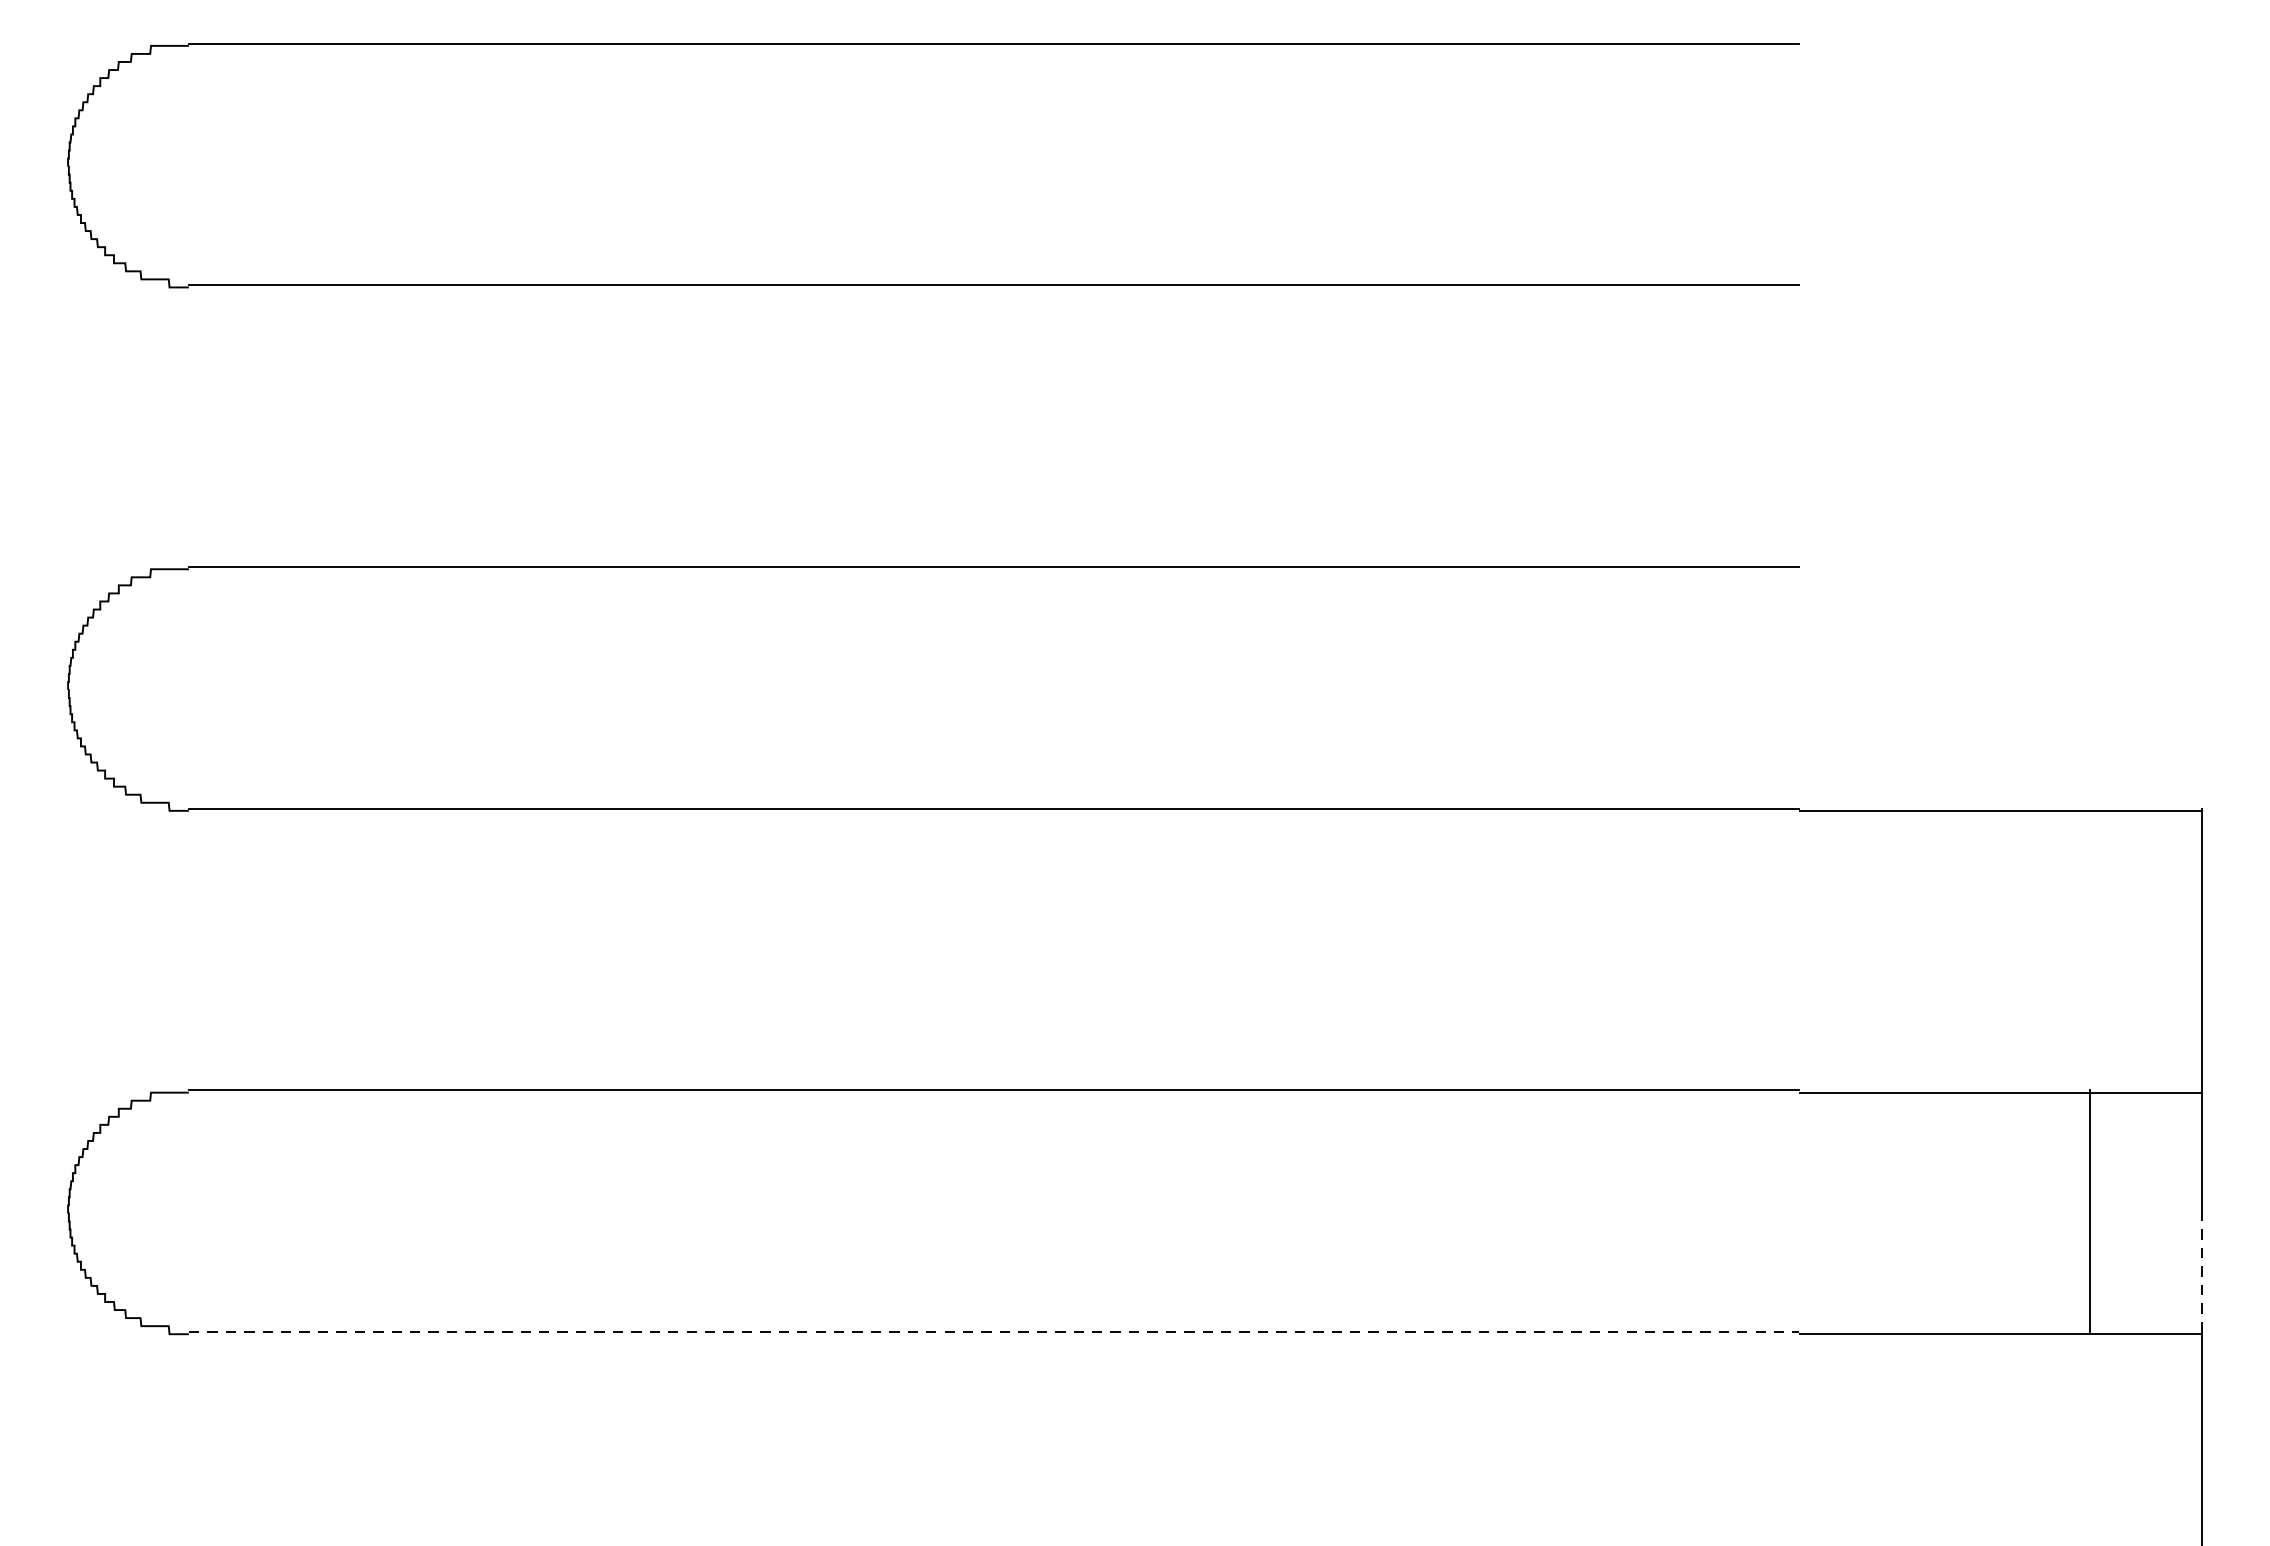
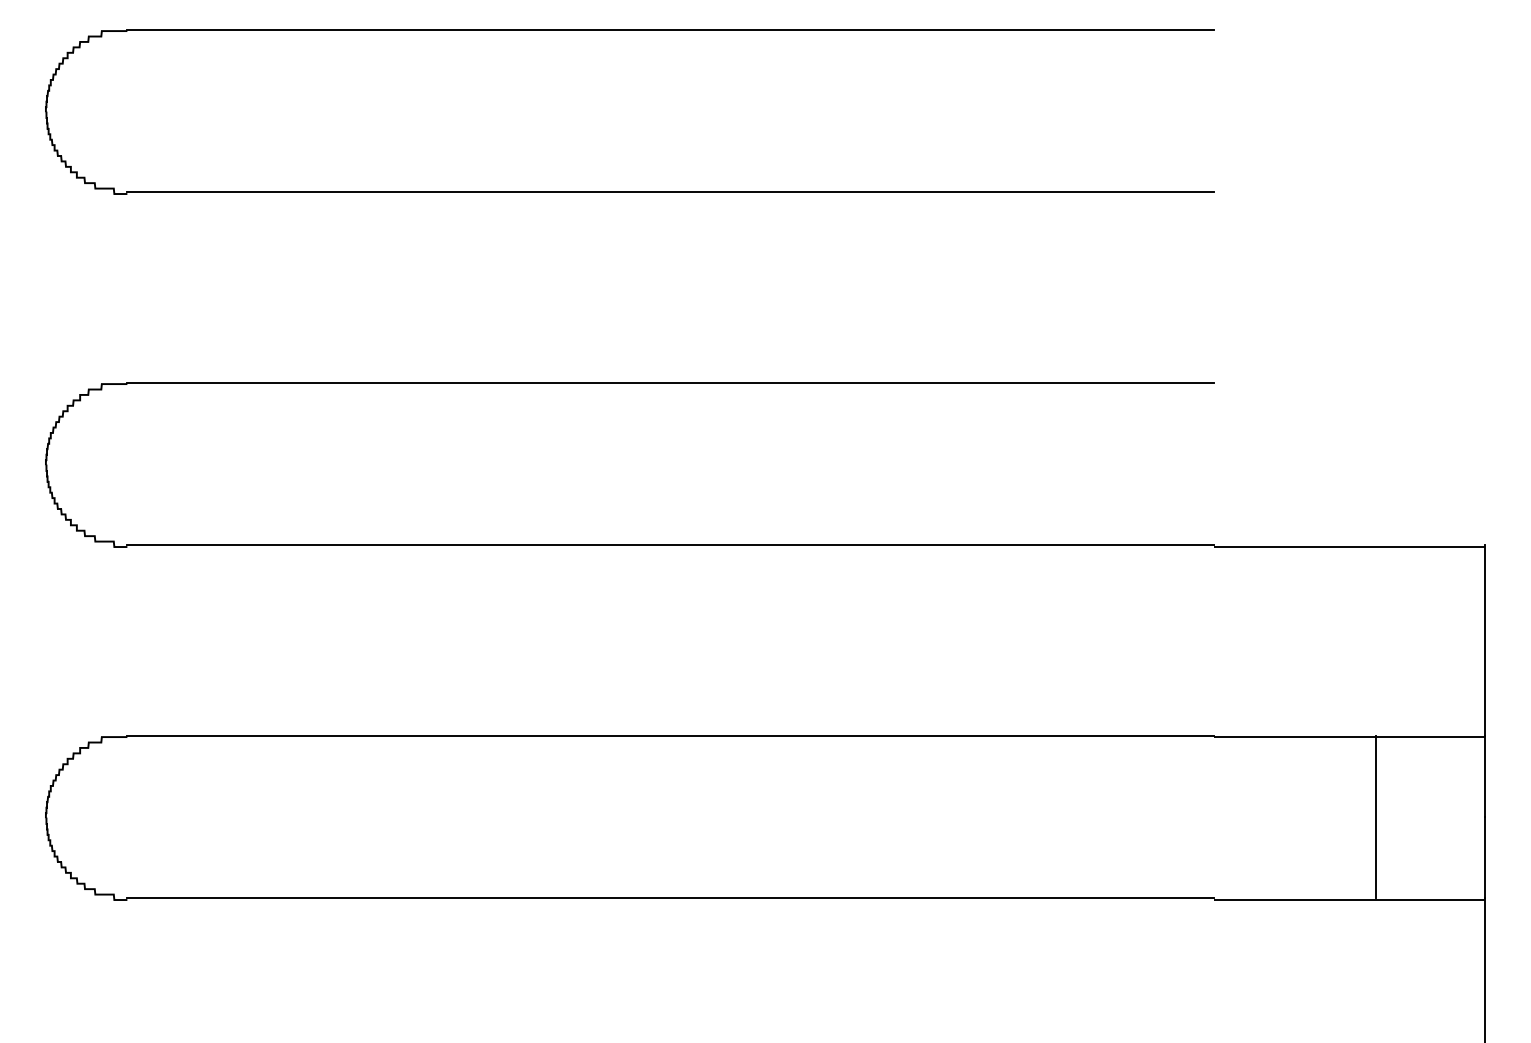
line: (2089, 1210) -> (1376, 816), moved
line: (2202, 1271) -> (1485, 857), dashed -> solid
line: (994, 1331) -> (670, 898), dashed -> solid

